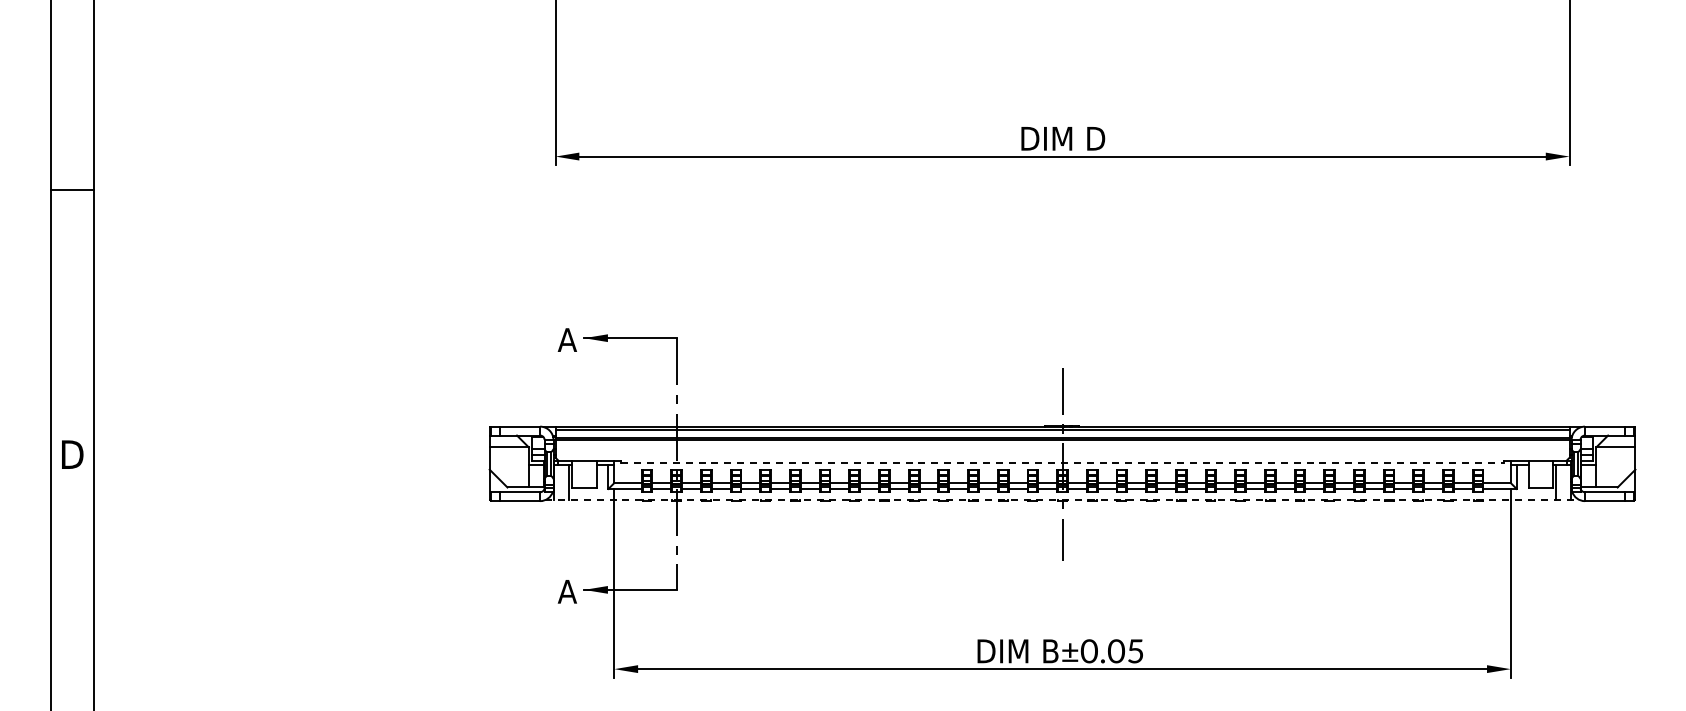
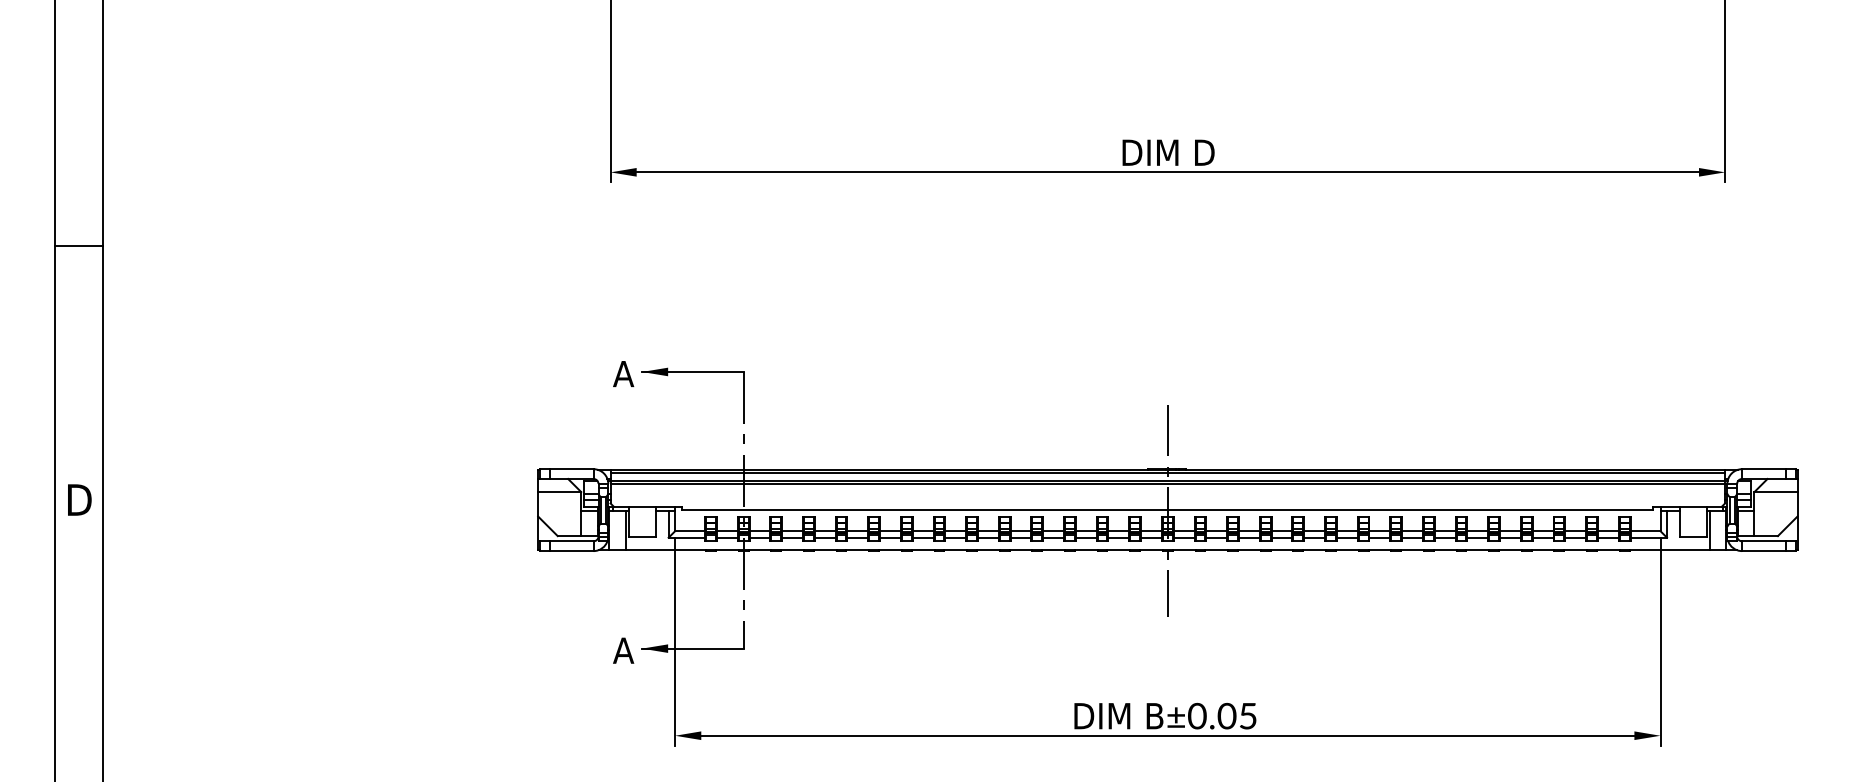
line: (71, 189) -> (78, 245), moved
line: (1062, 463) -> (1167, 509), dashed -> solid
line: (1062, 500) -> (1167, 550), dashed -> solid

